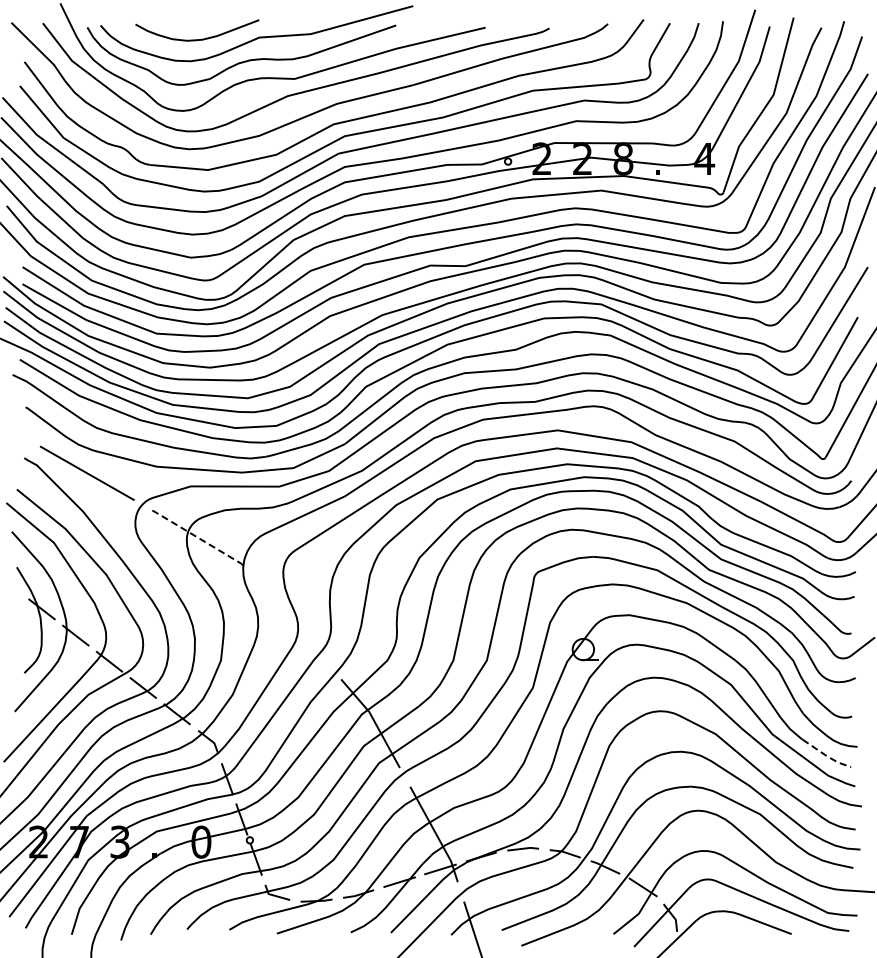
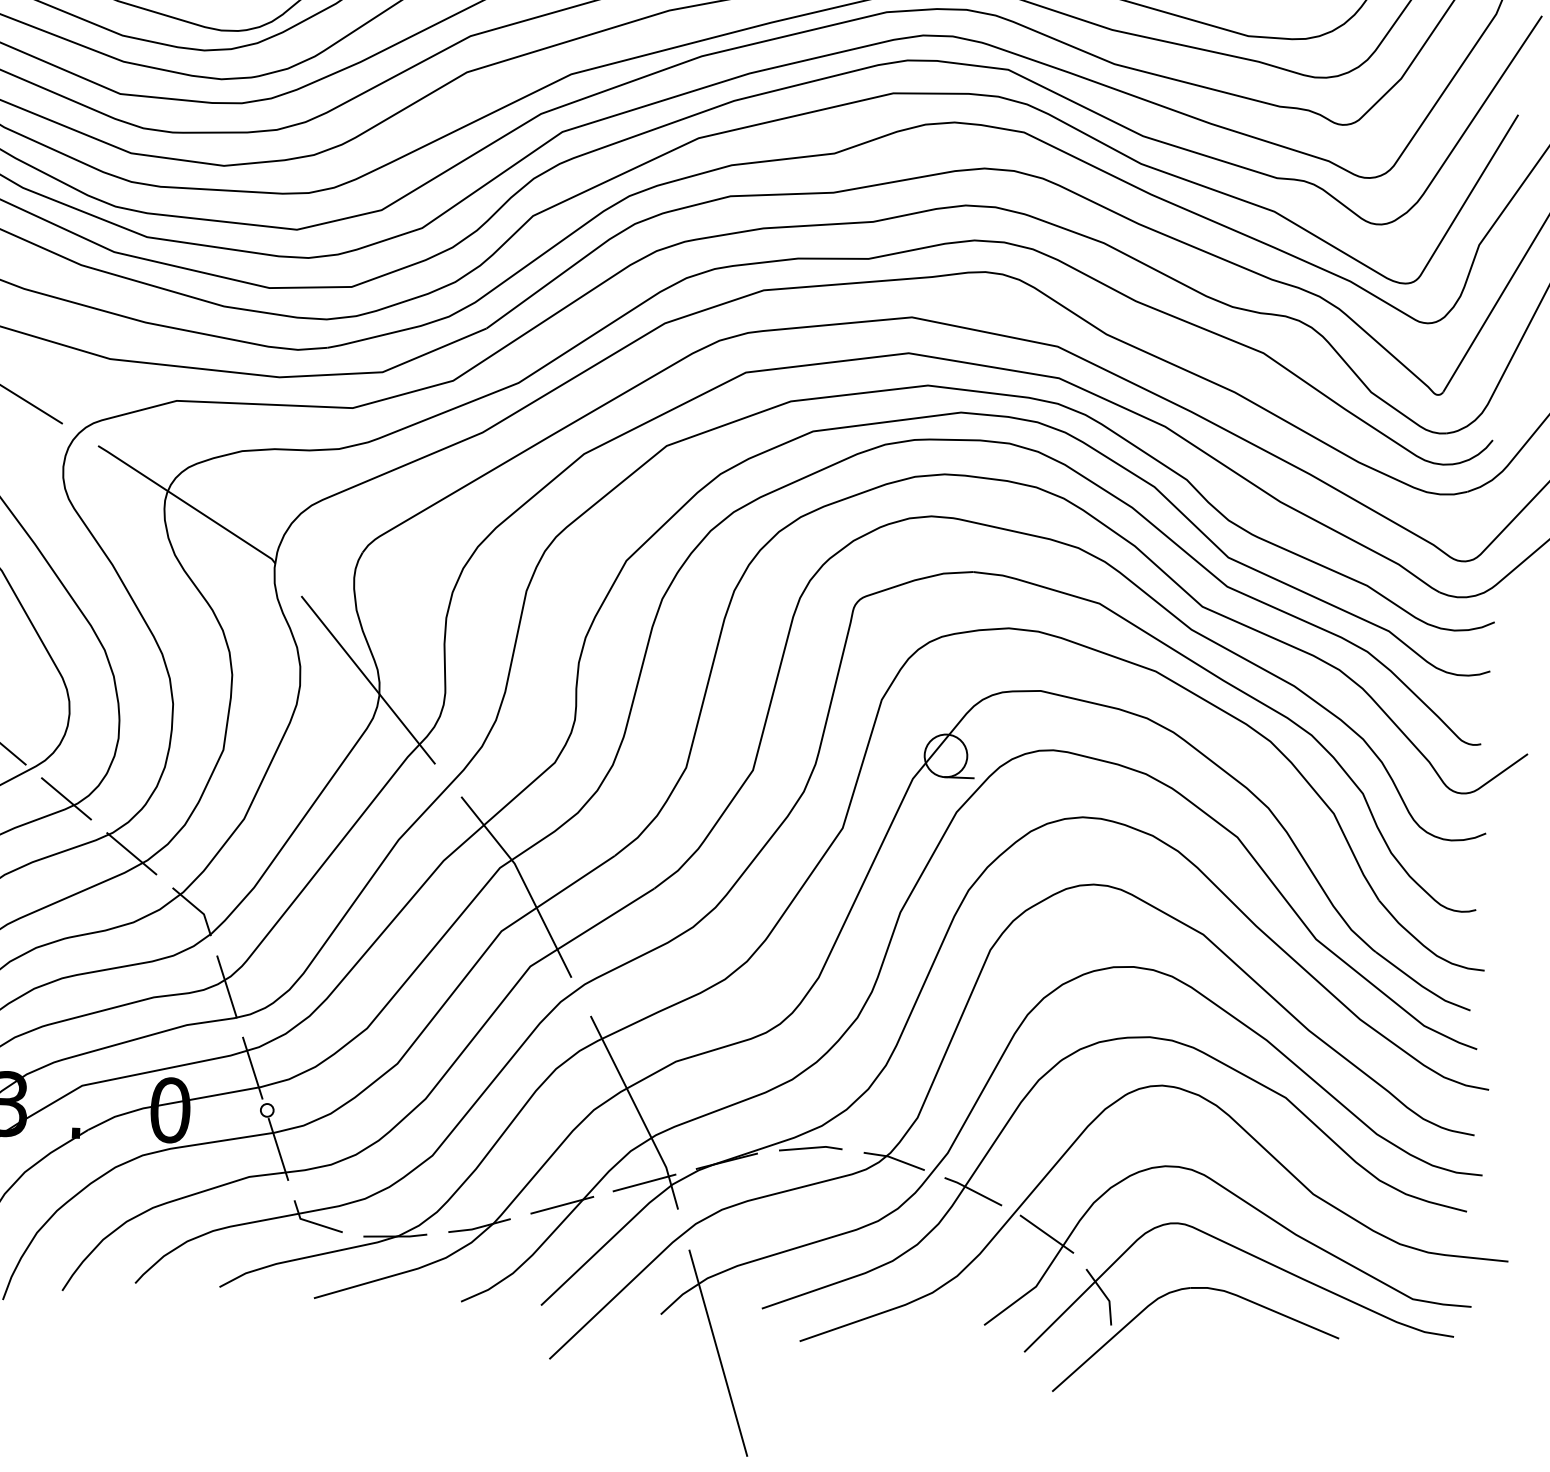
line: (198, 537) -> (187, 503), dashed -> solid
line: (292, 622) -> (368, 679), added
line: (826, 755) -> (1422, 985), dashed -> solid

